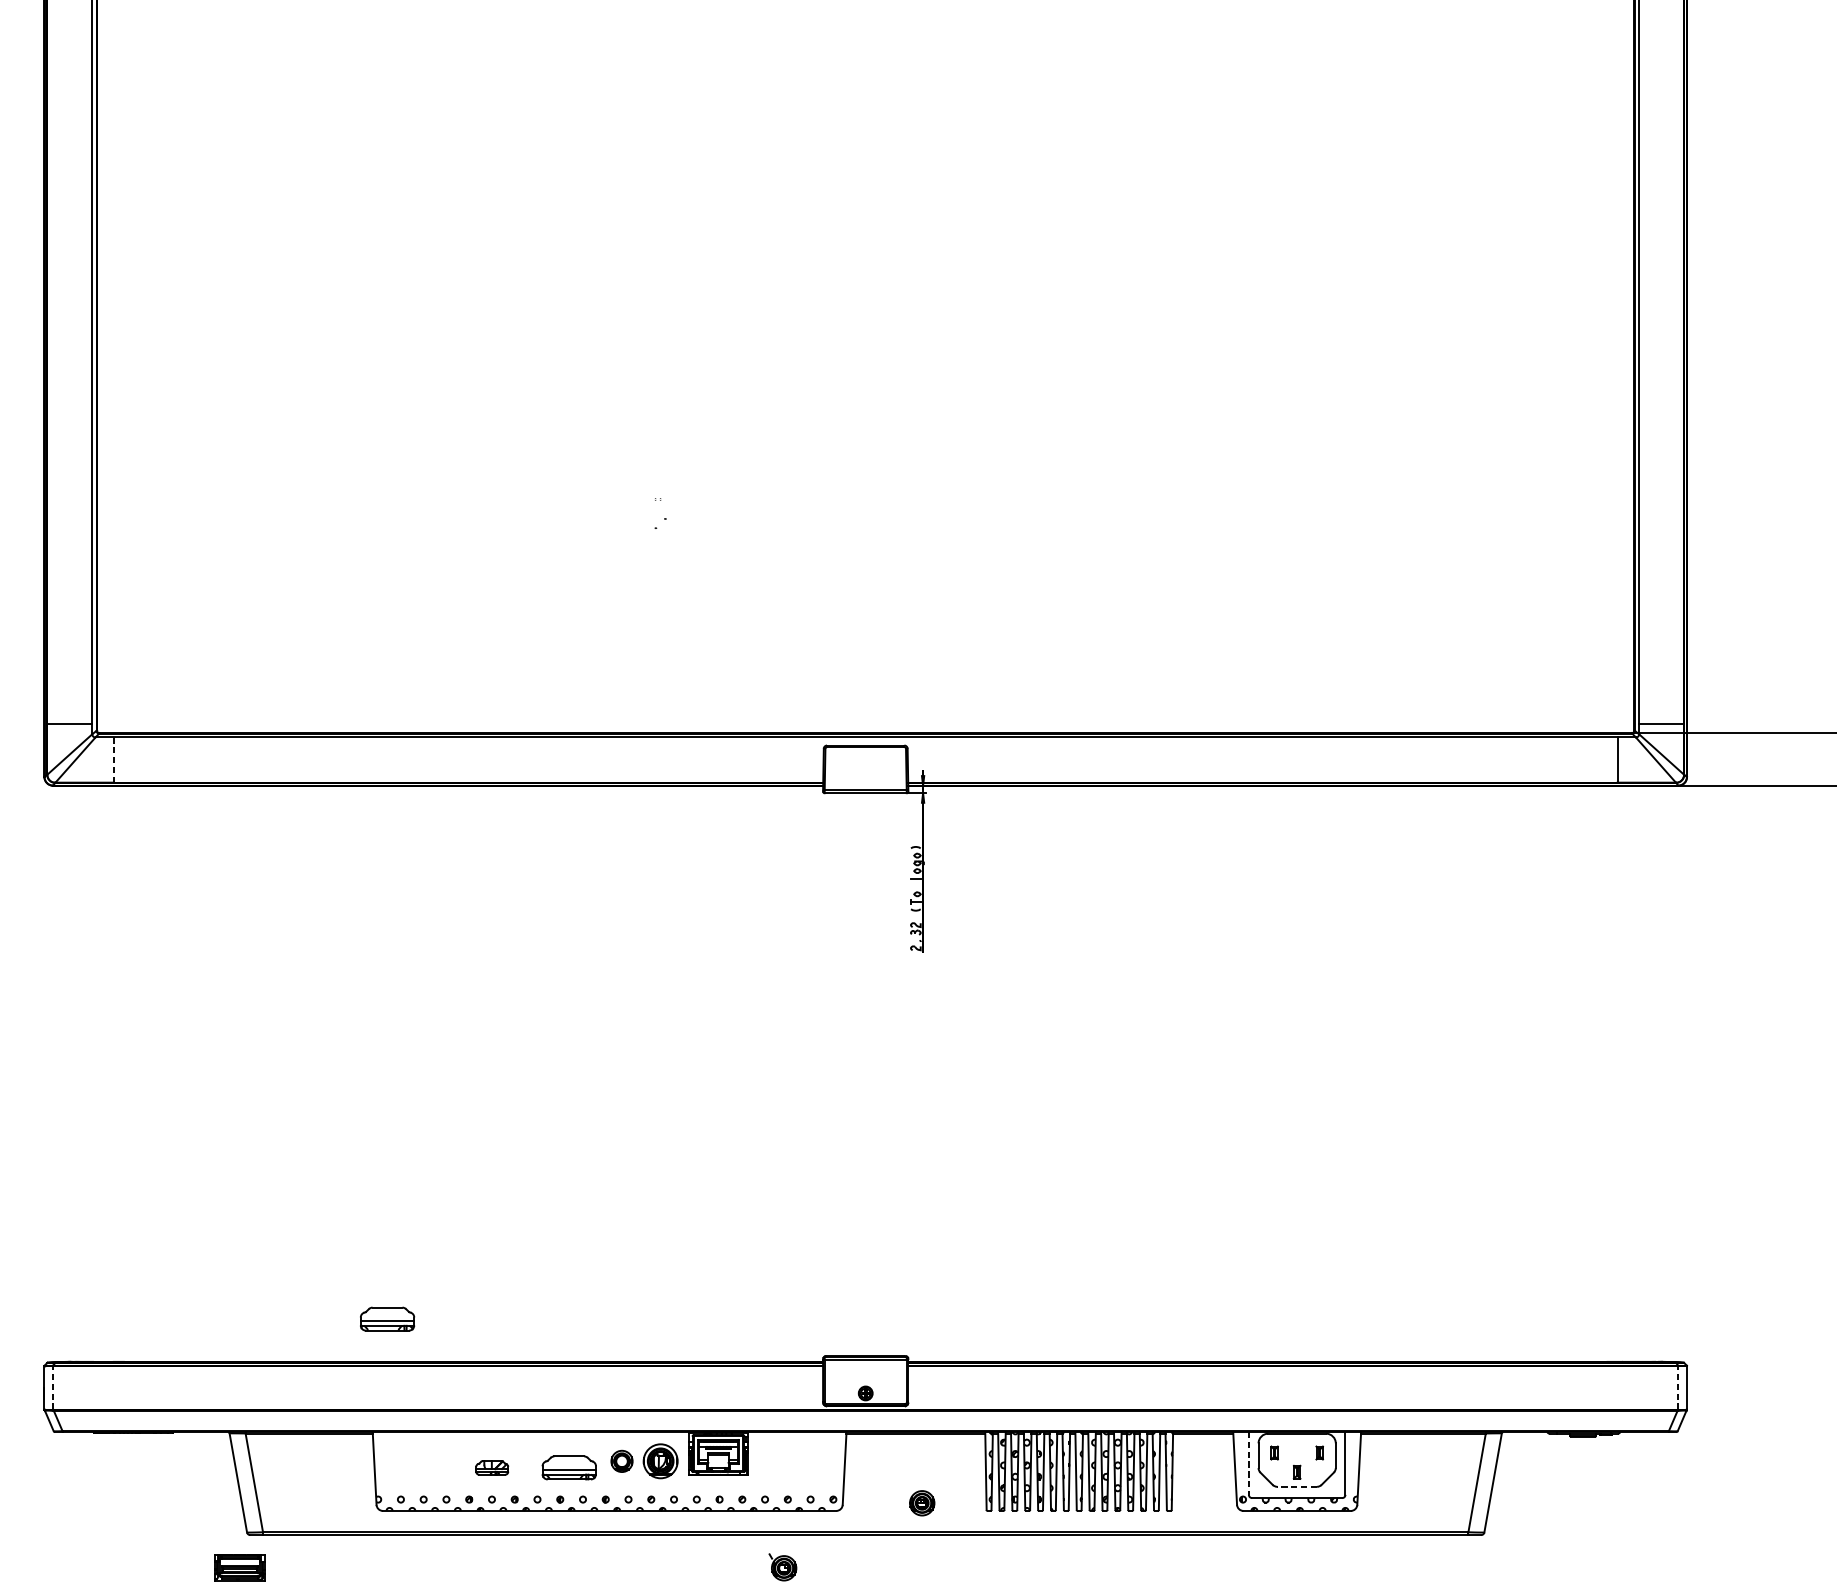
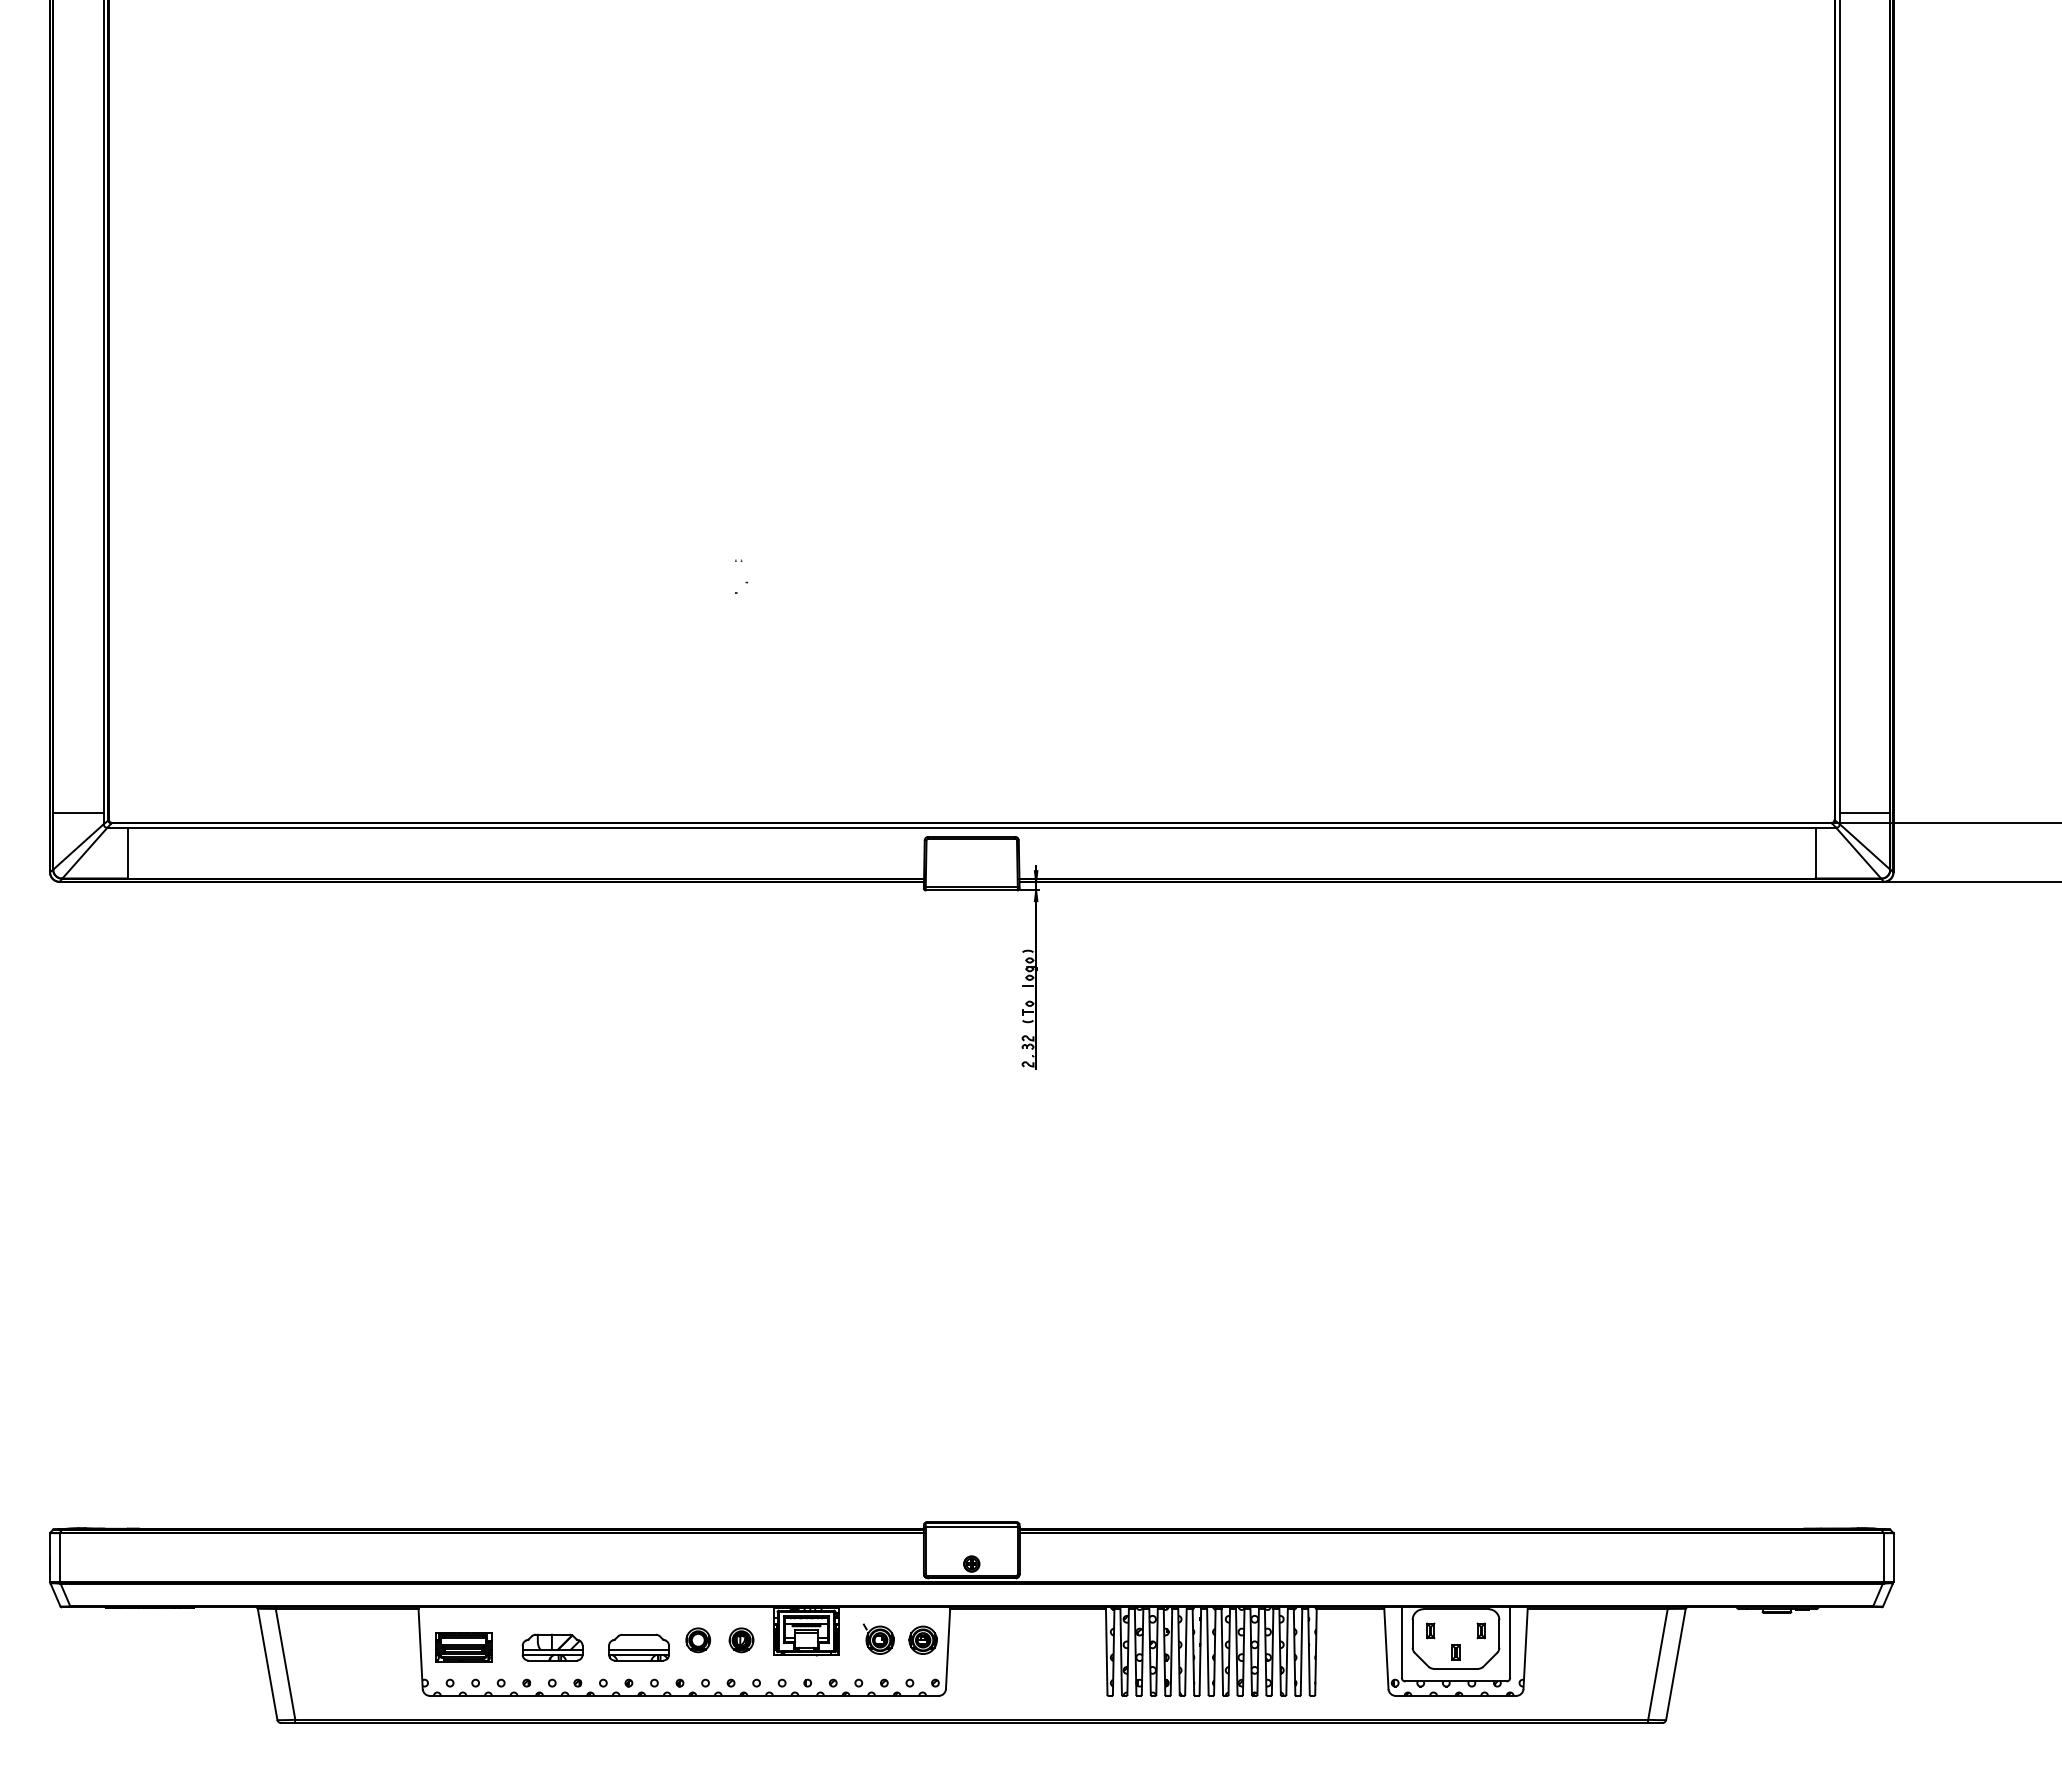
line: (113, 759) -> (127, 852), dashed -> solid
part: (387, 1319) -> (434, 1480), removed
line: (52, 1387) -> (59, 1557), dashed -> solid
line: (1678, 1387) -> (1883, 1557), dashed -> solid
part: (660, 1461) -> (741, 1640), size x0.62
line: (1248, 1464) -> (1401, 1643), dashed -> solid
part: (492, 1467) -> (552, 1647), size x1.67
line: (1296, 1486) -> (1455, 1668), dashed -> solid
part: (921, 1502) -> (922, 1639), moved
part: (782, 1566) -> (878, 1638), moved
part: (240, 1567) -> (463, 1647), moved

